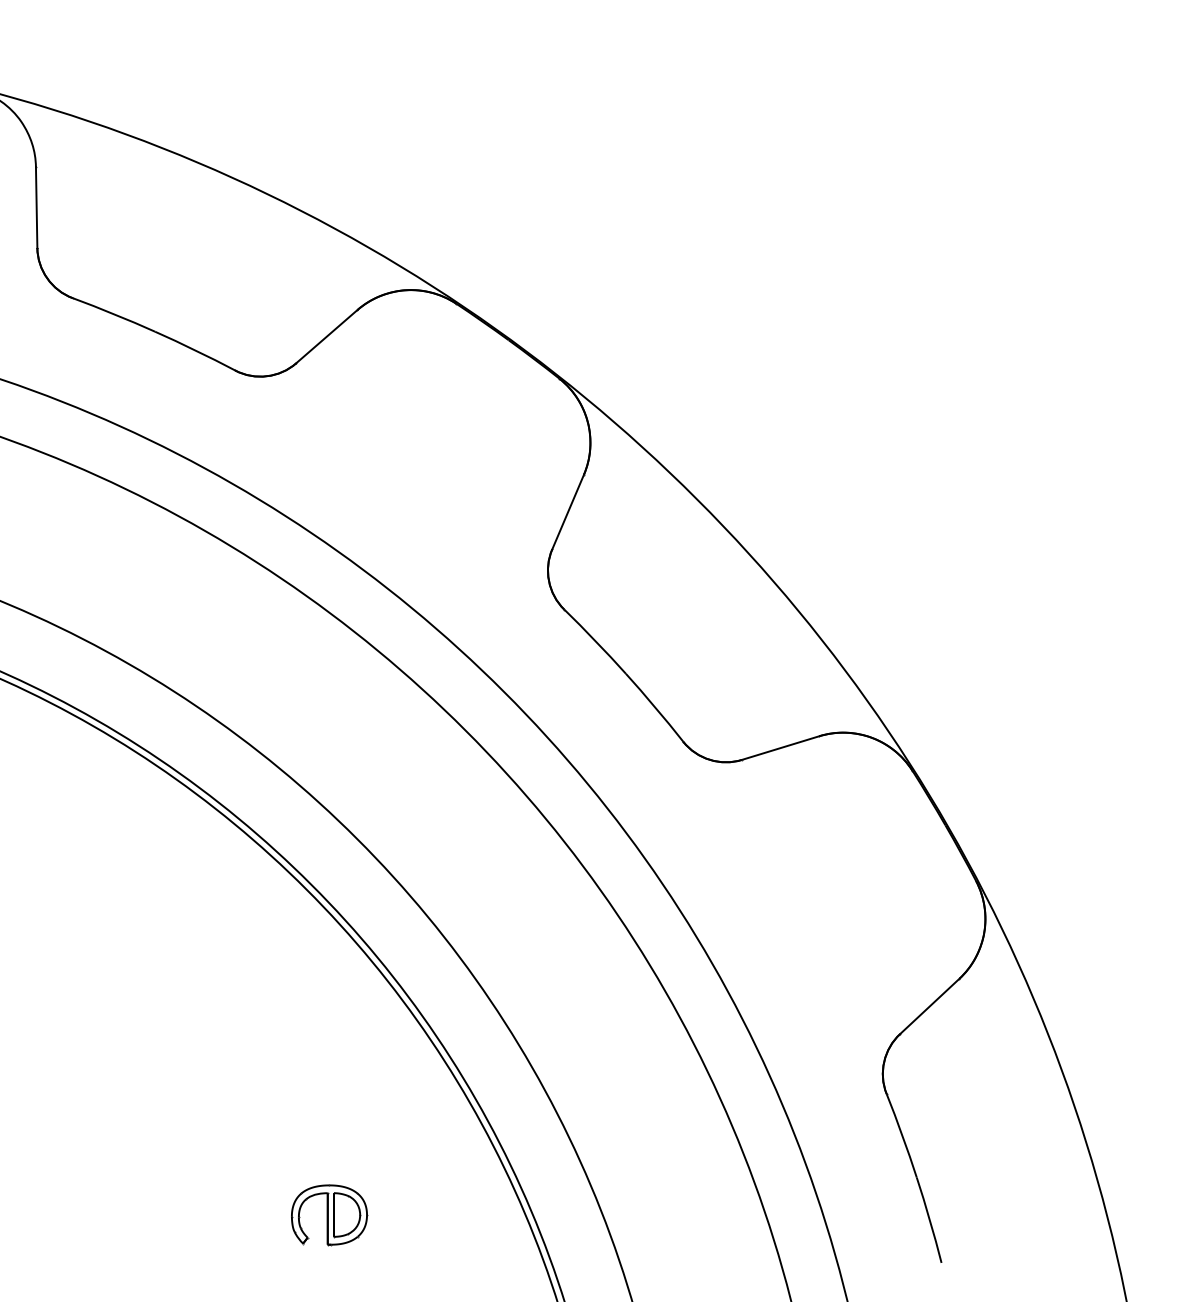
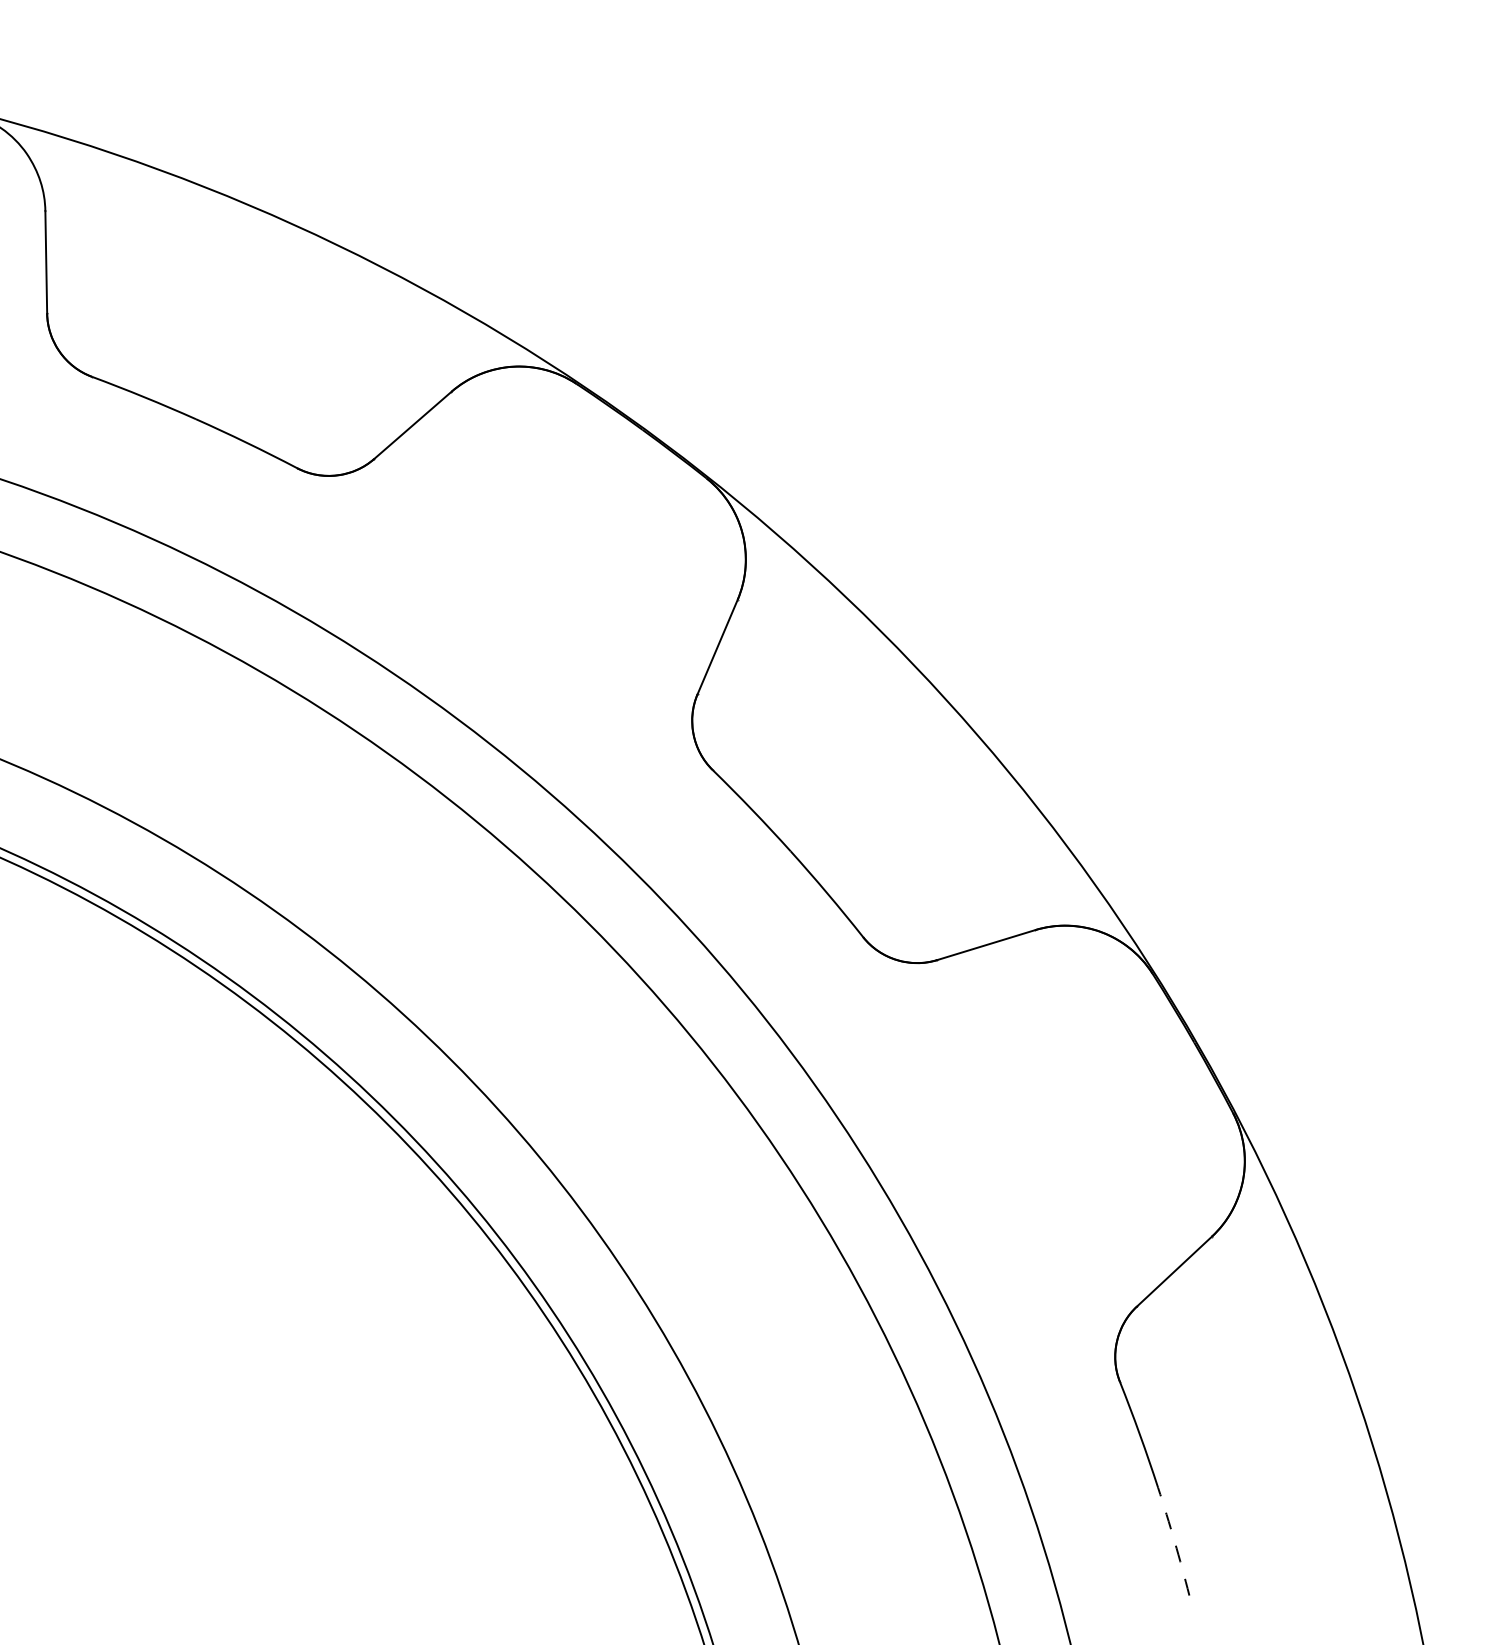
part: (329, 1215) -> (416, 1535), removed
arc: (929, 1220) -> (1174, 1541), solid -> dashed

